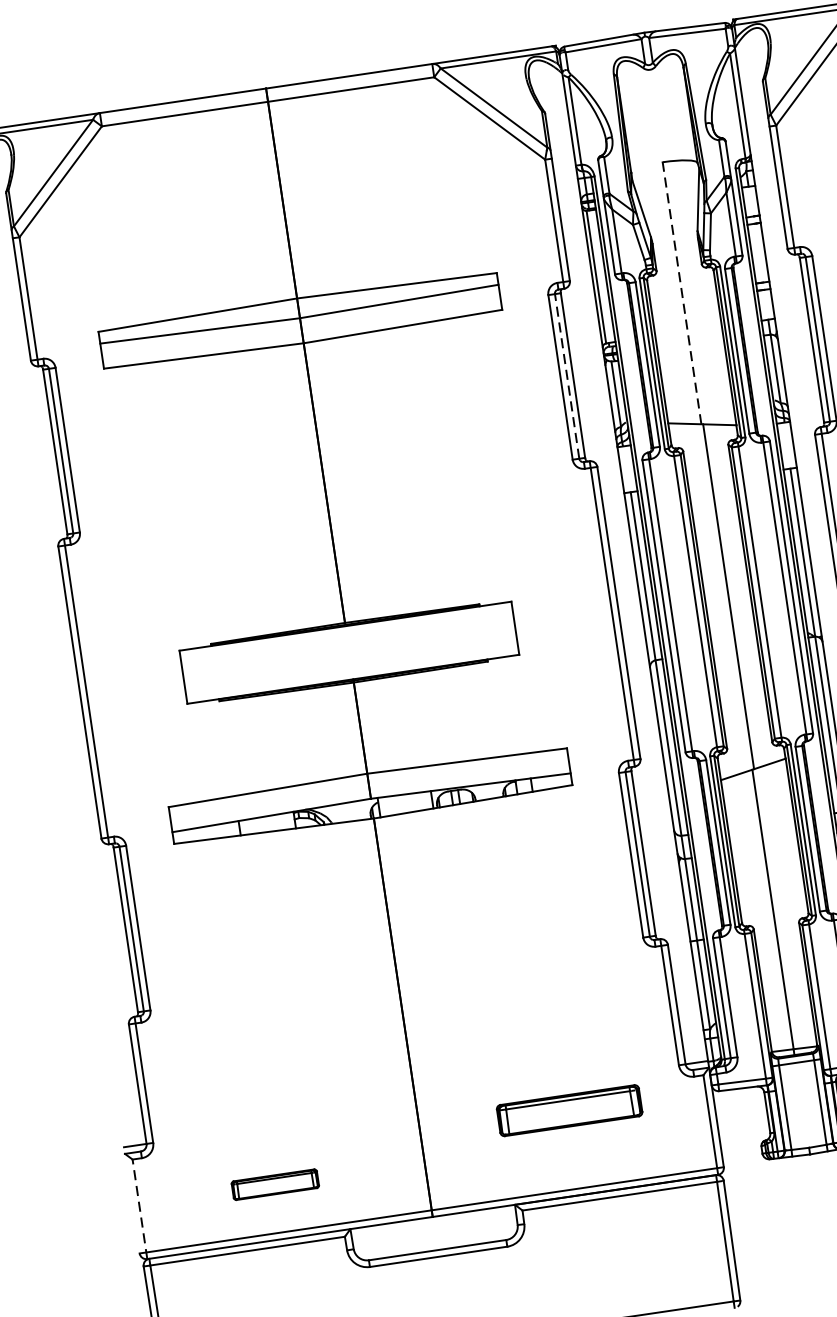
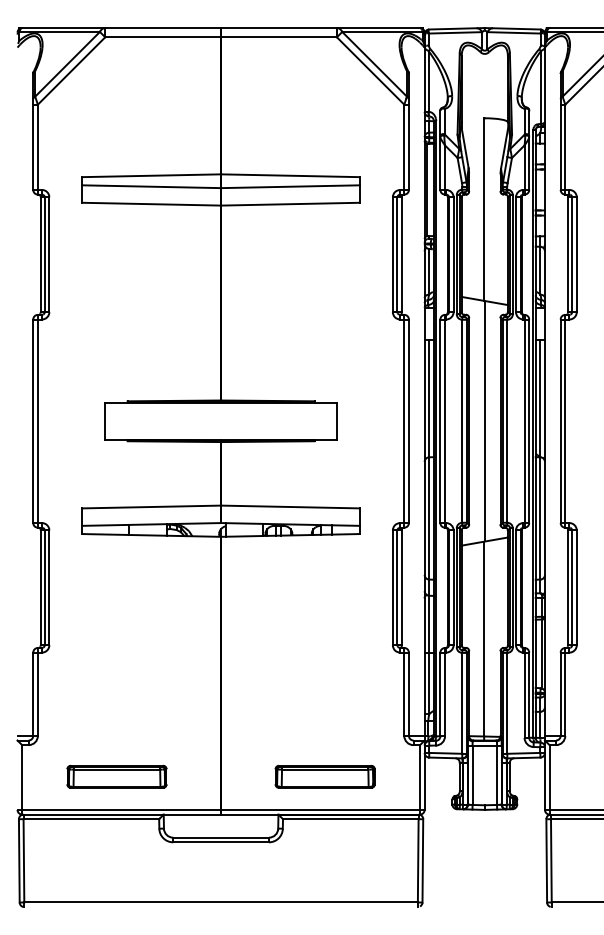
line: (682, 293) -> (484, 209), dashed -> solid
line: (567, 376) -> (397, 254), dashed -> solid
part: (568, 1110) -> (324, 776), moved
part: (274, 1184) -> (116, 776), size x1.67
line: (140, 1208) -> (22, 779), dashed -> solid

